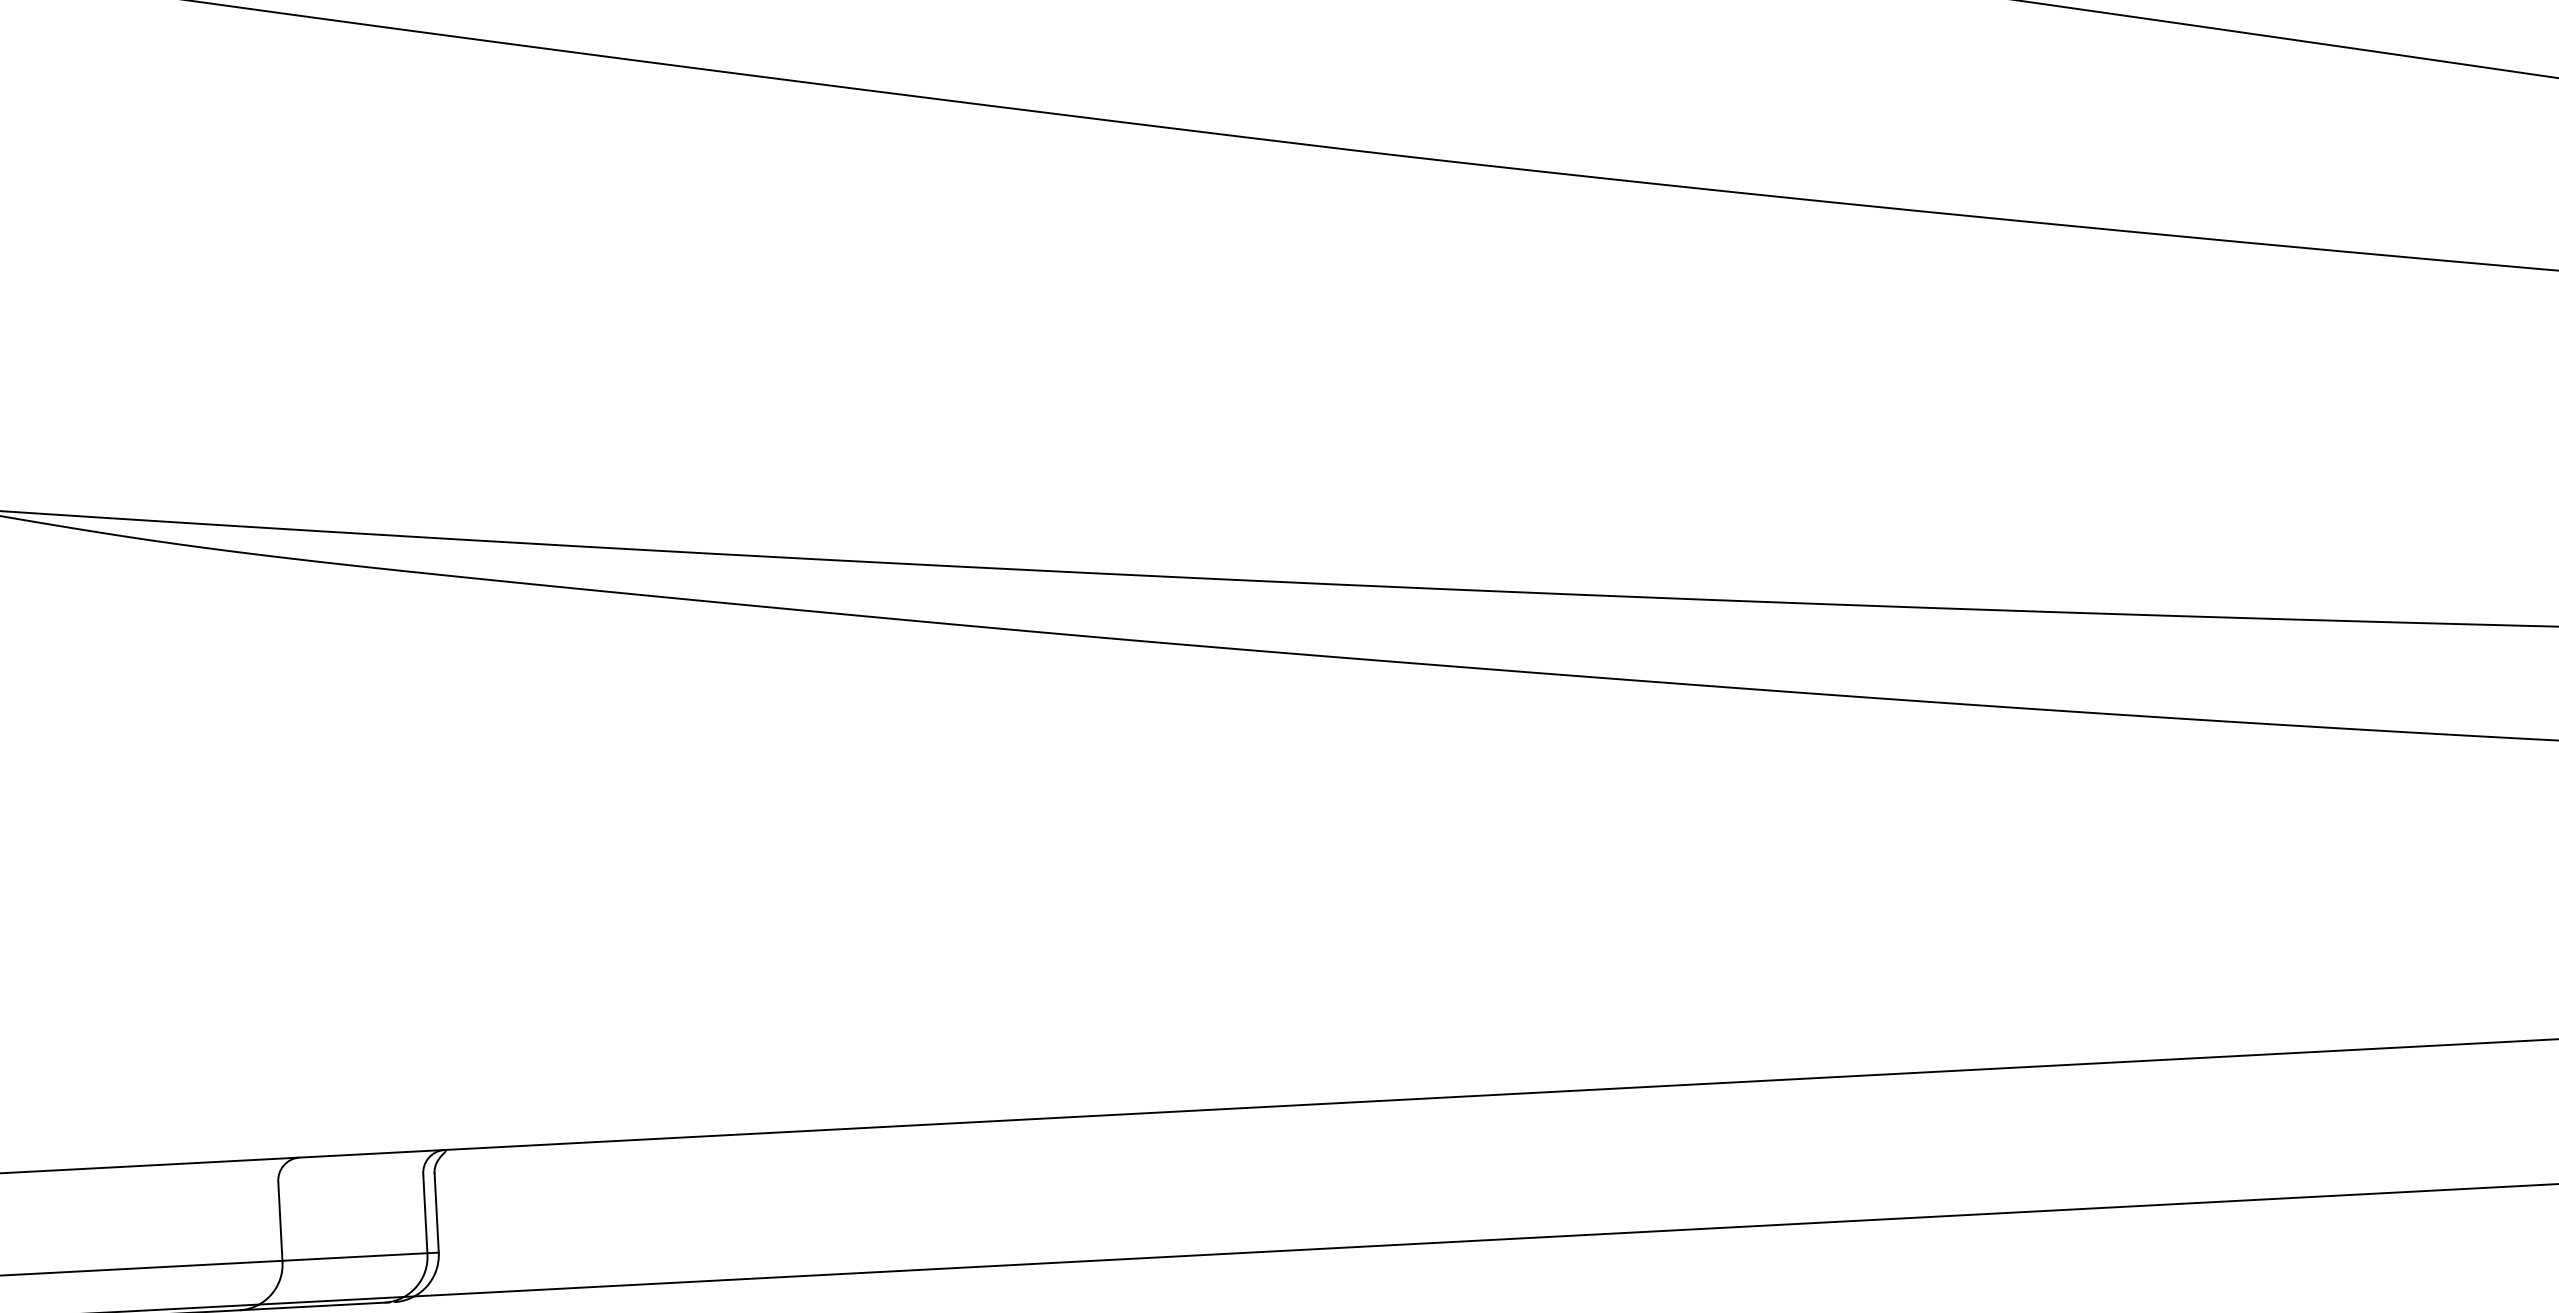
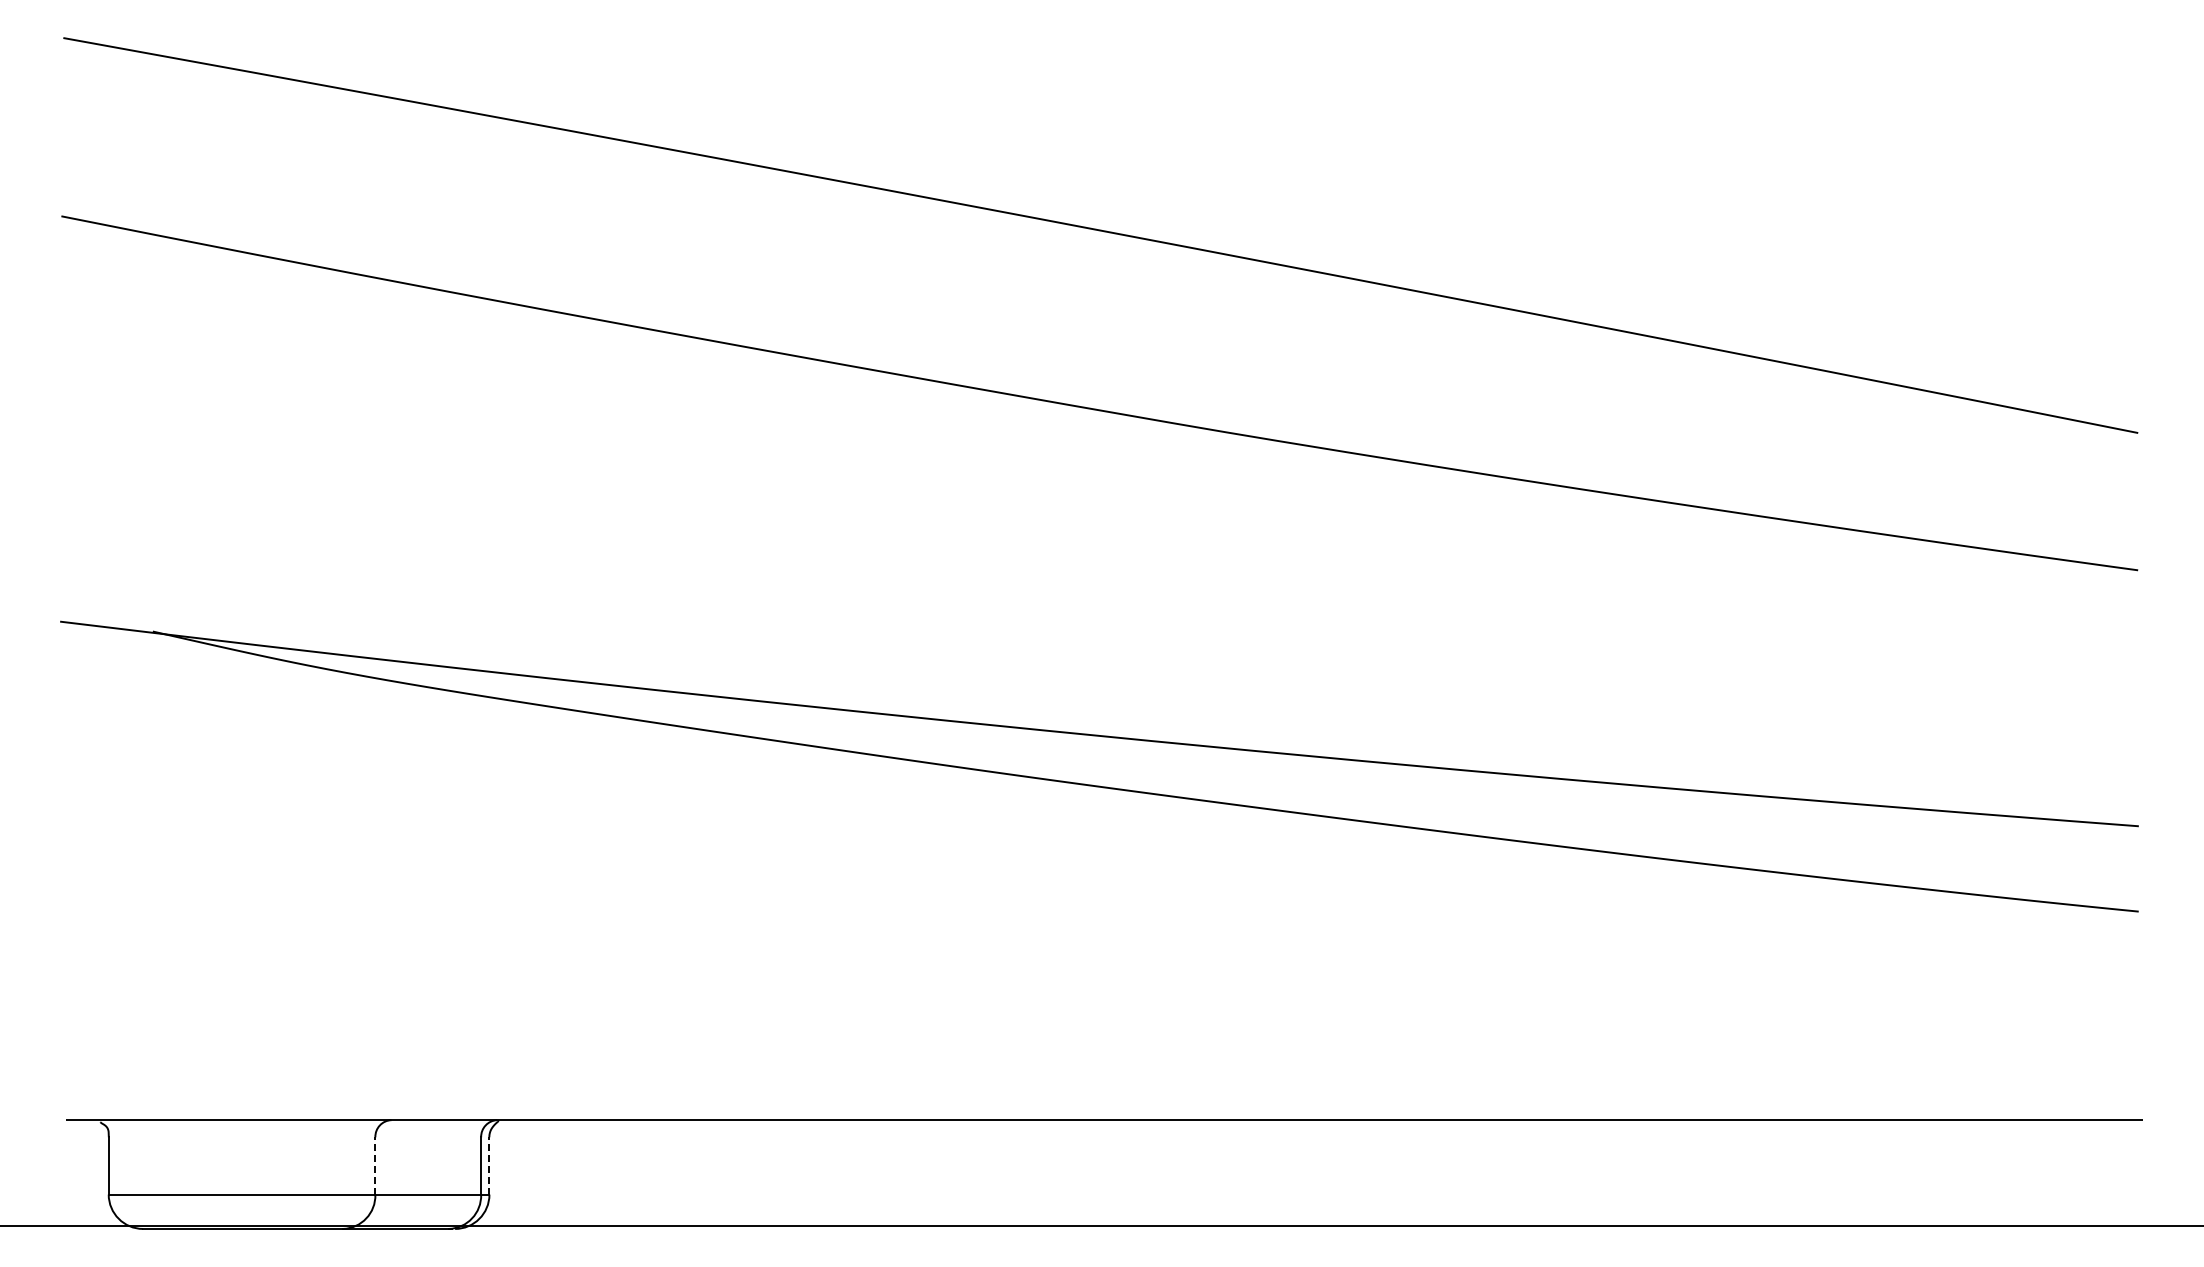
line: (436, 1212) -> (489, 1165), solid -> dashed
line: (280, 1220) -> (375, 1165), solid -> dashed

